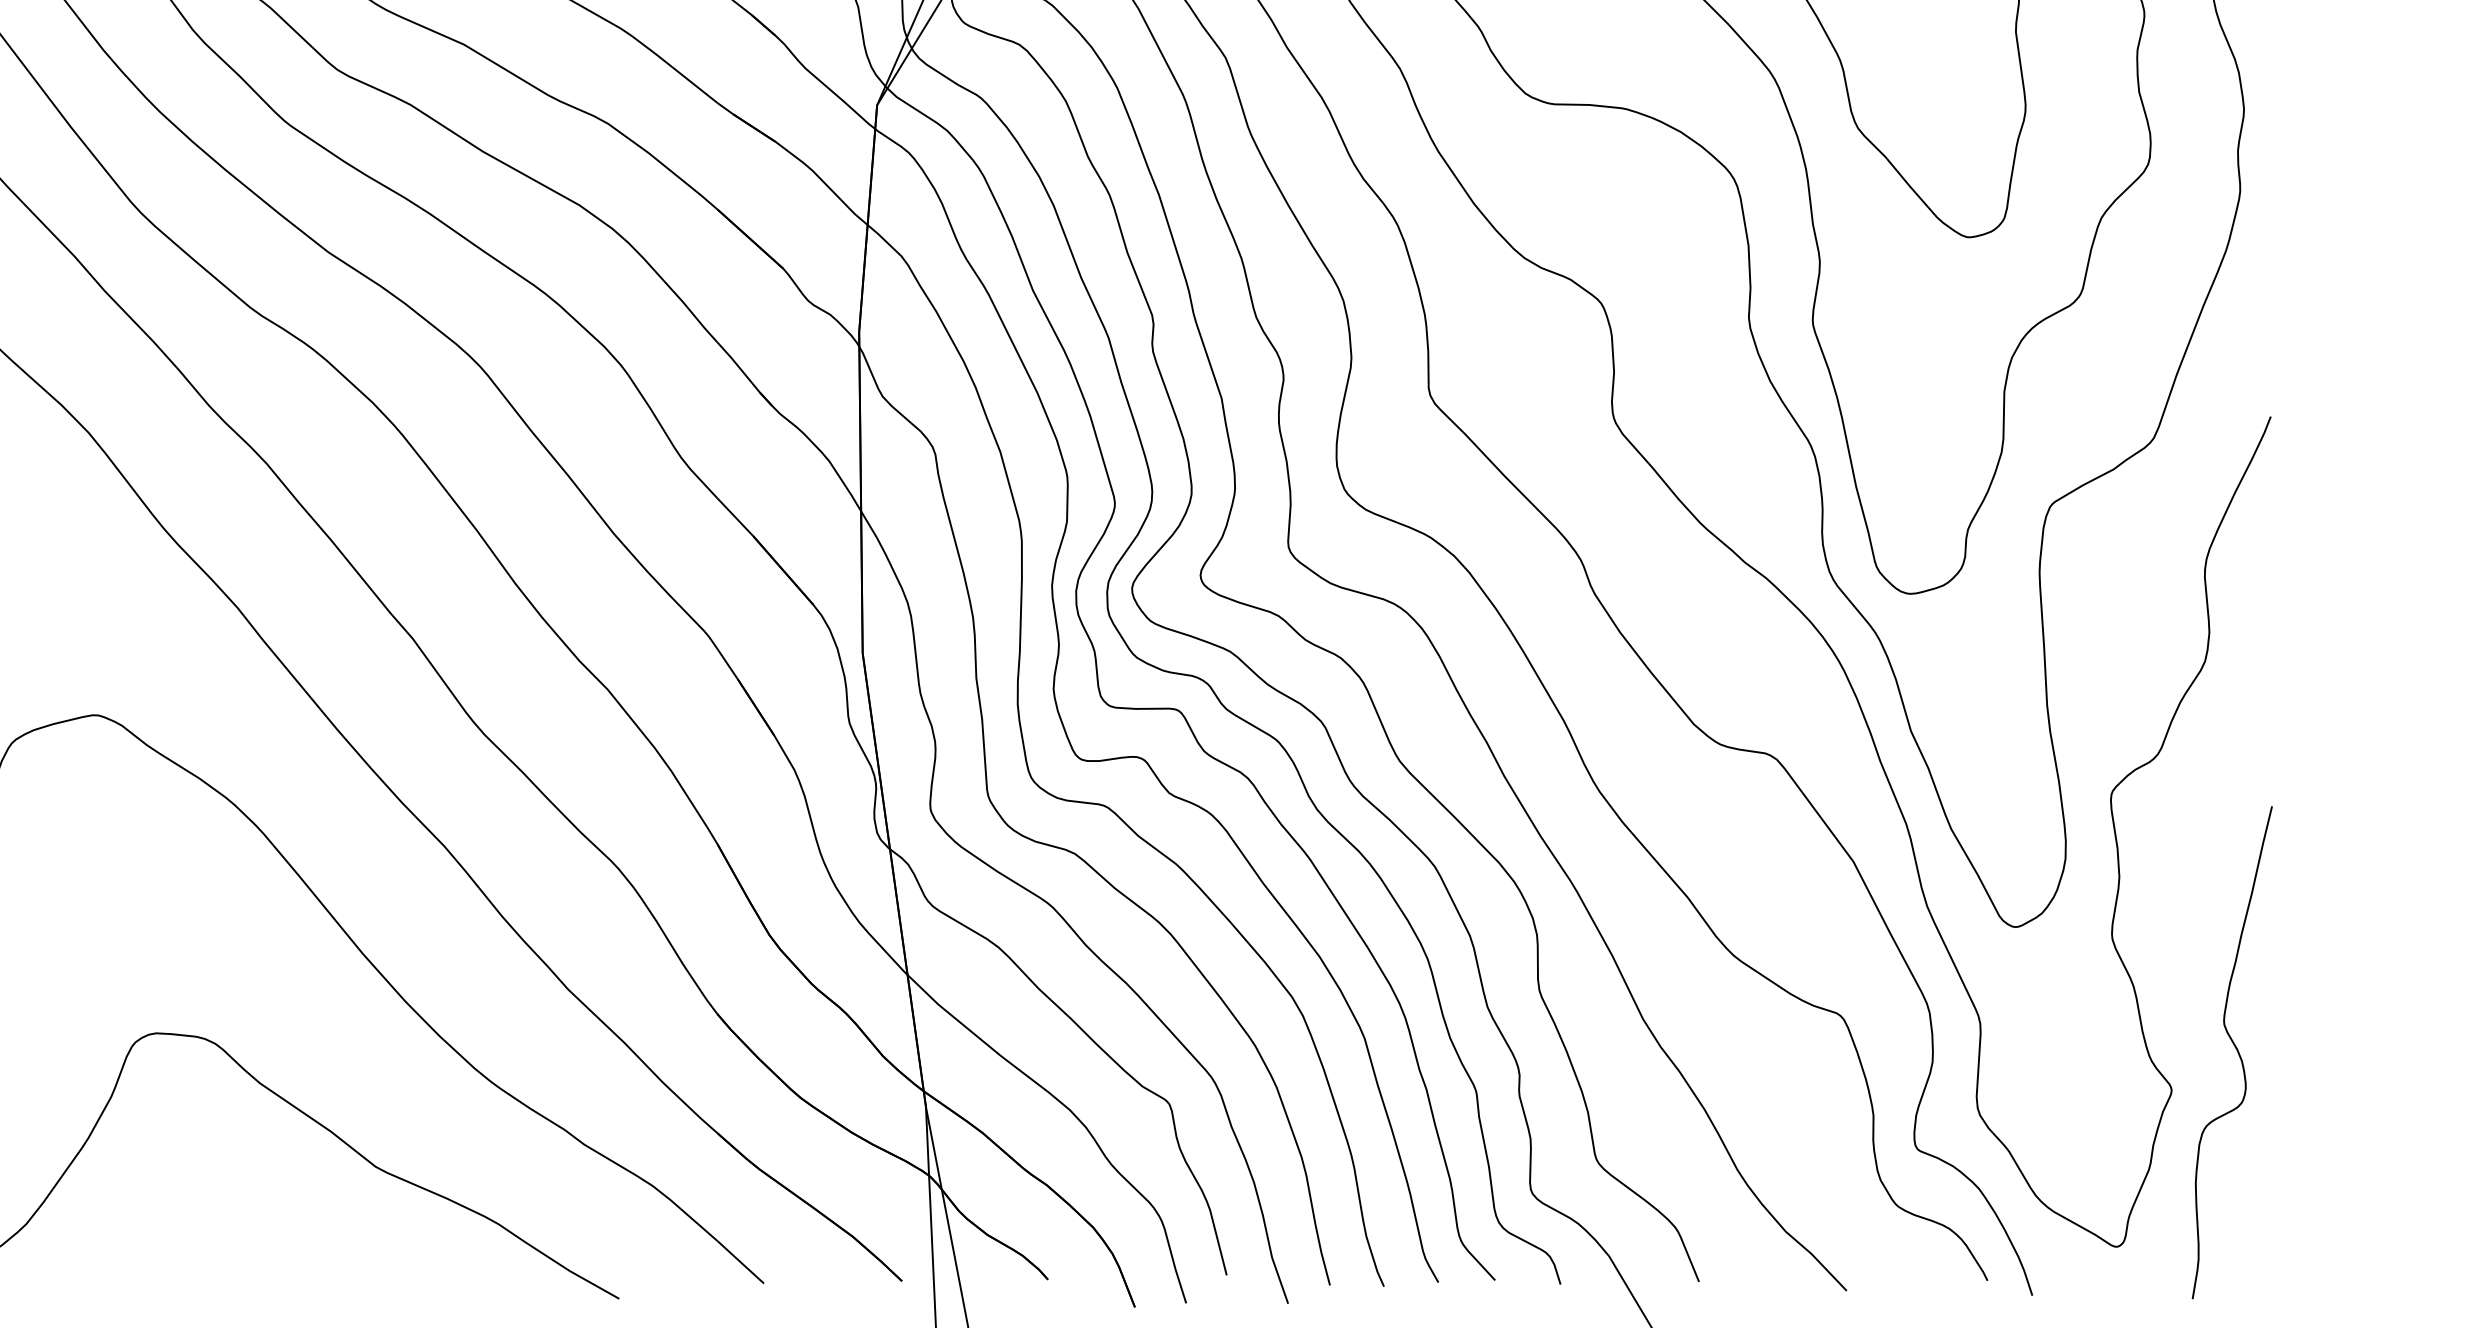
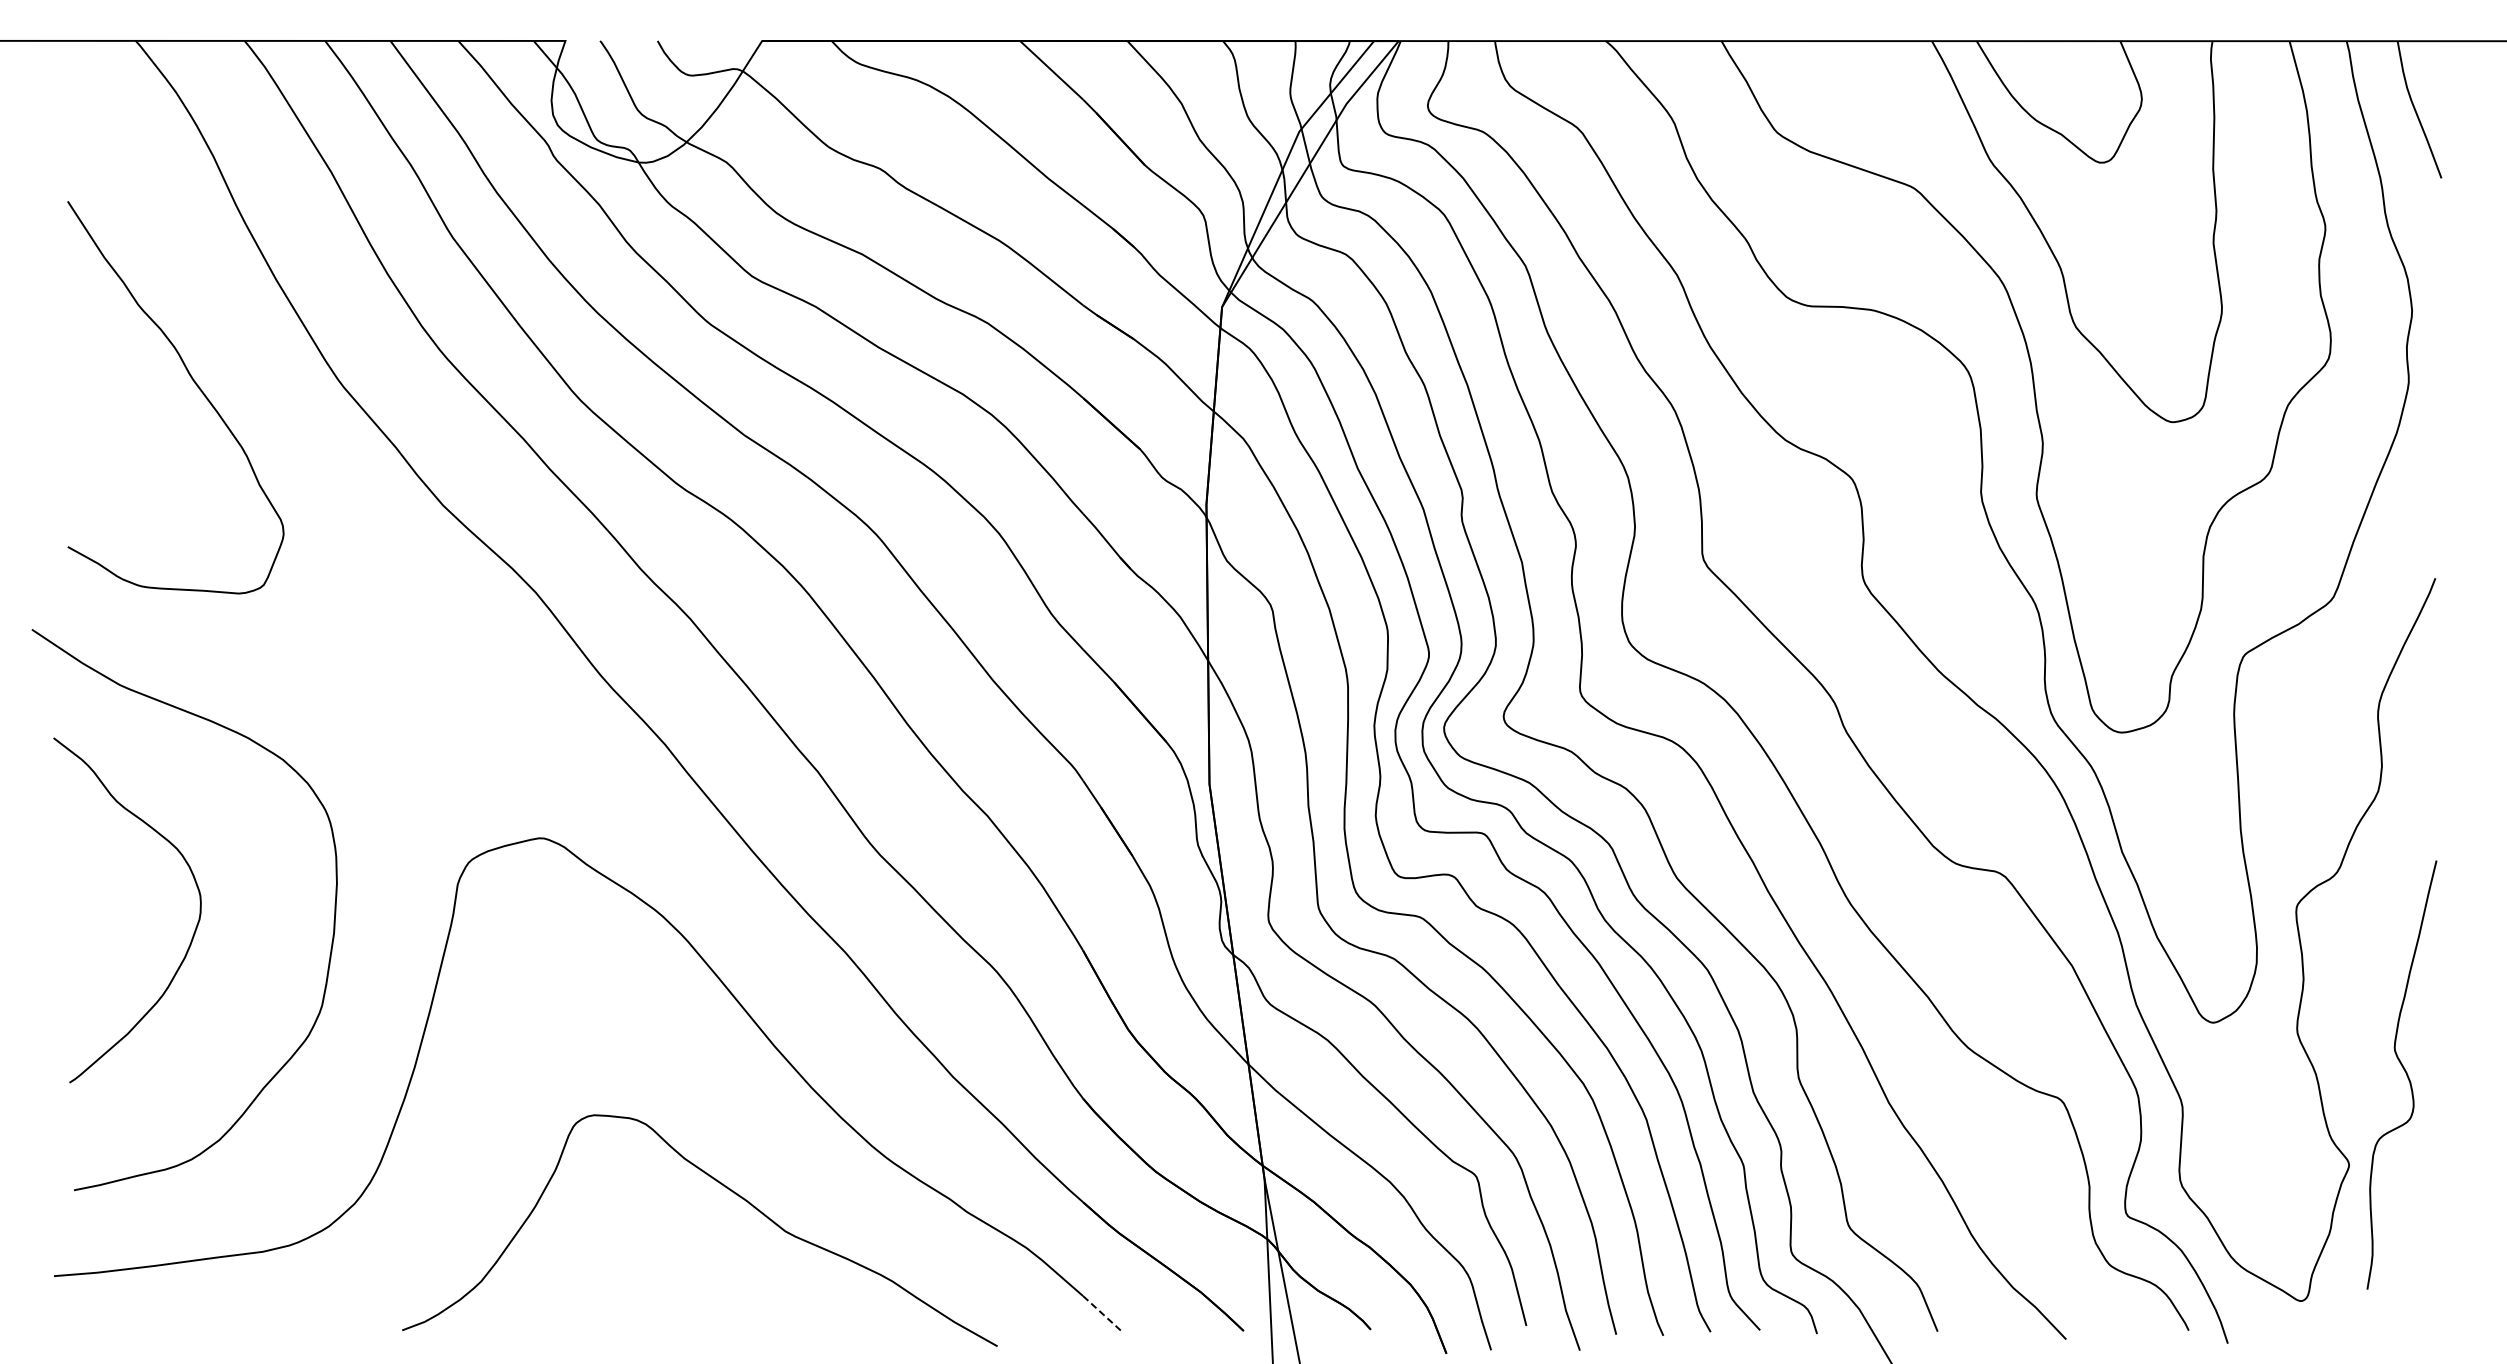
curve: (2236, 1050) -> (2405, 1073), moved
line: (740, 1262) -> (1103, 1314), solid -> dashed

